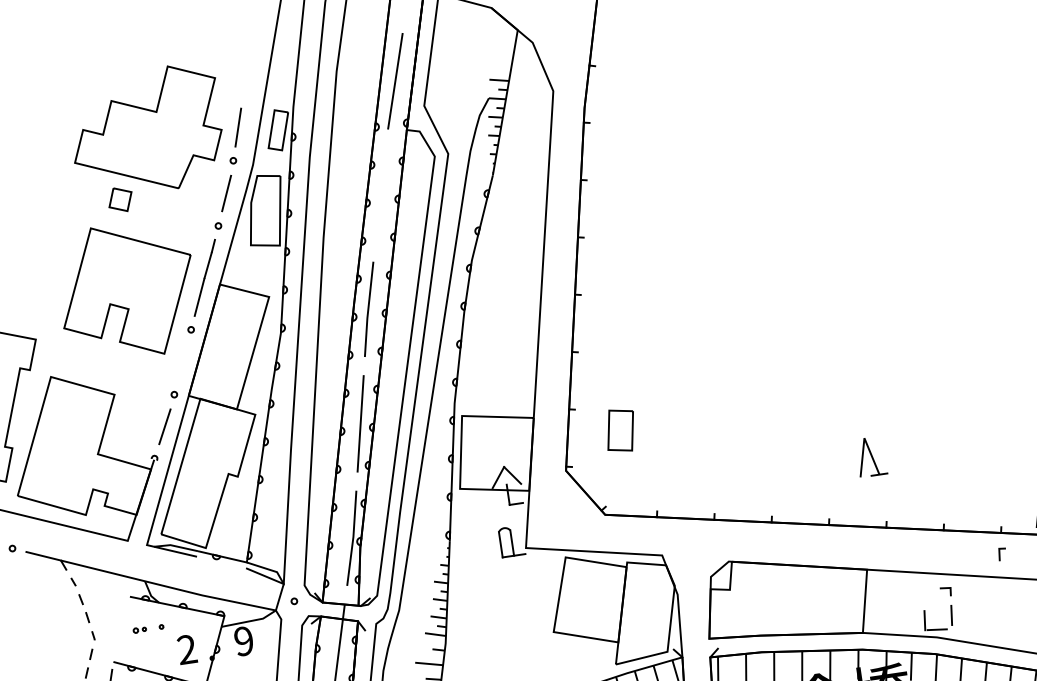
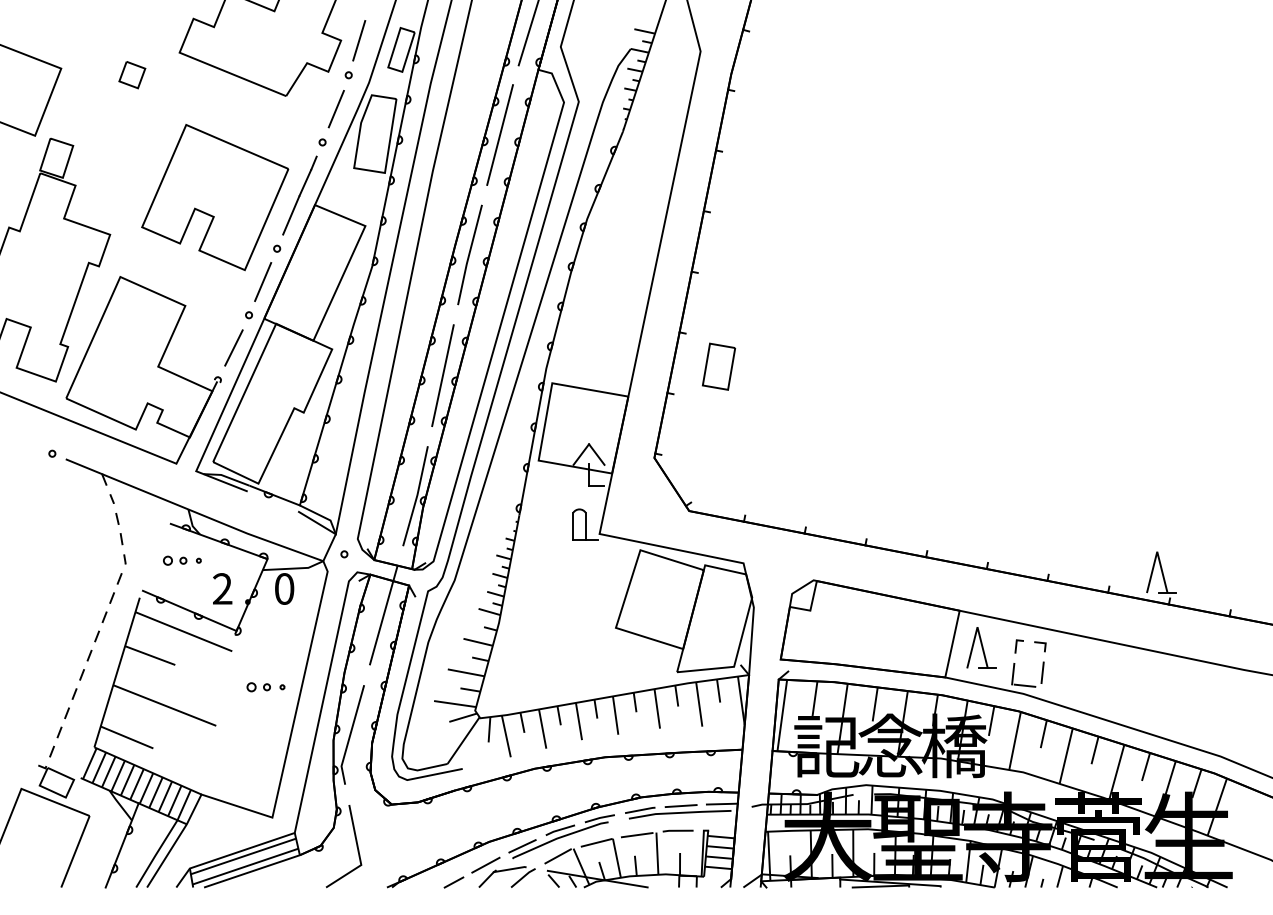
line: (380, 194) -> (500, 134), added
part: (120, 200) -> (132, 75), moved
line: (183, 362) -> (263, 282), added
part: (620, 430) -> (718, 366), moved
part: (870, 456) -> (981, 647), moved
line: (1000, 554) -> (1017, 646), moved
part: (140, 629) -> (175, 560), size x1.67
text: (243, 640) -> (284, 588), 9 -> 0

